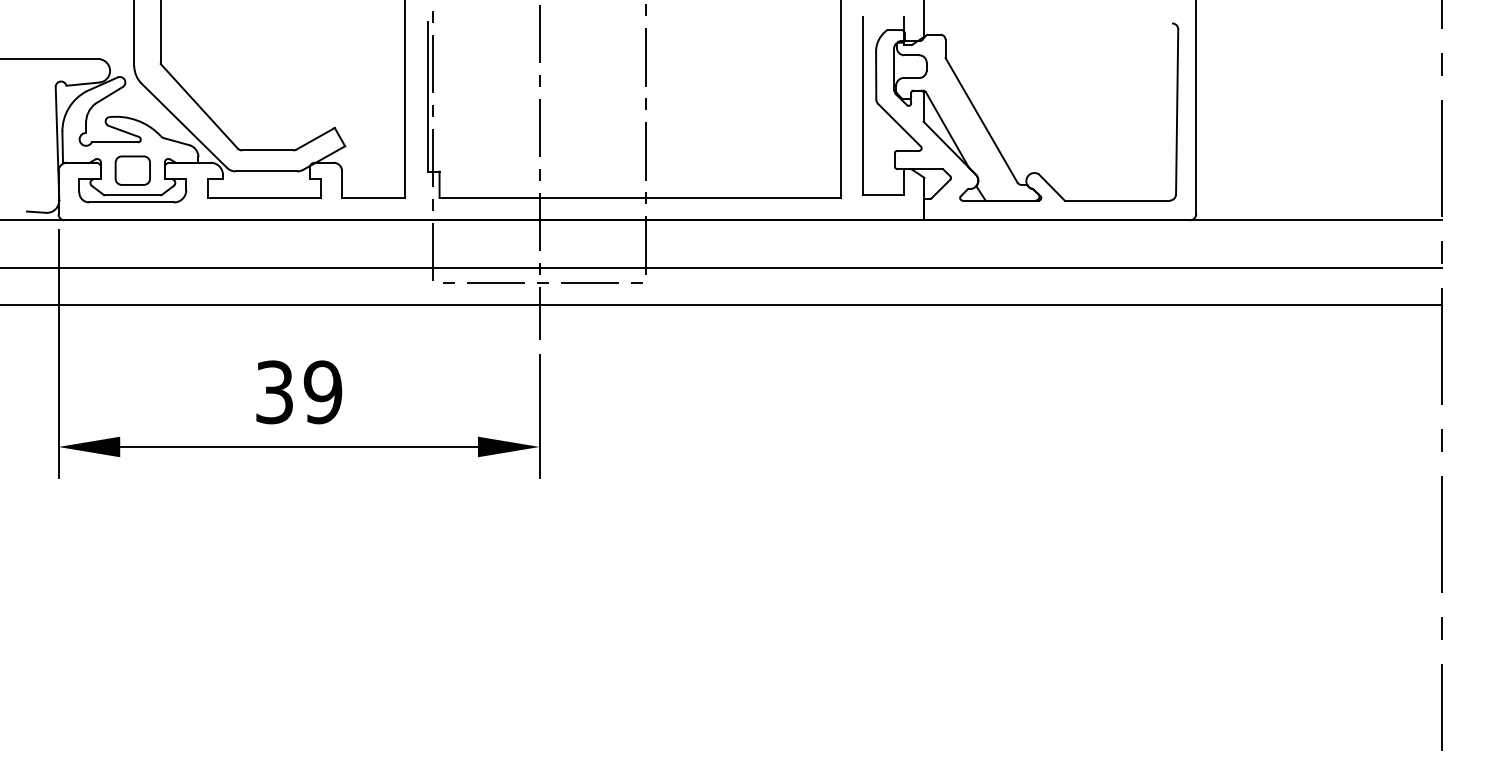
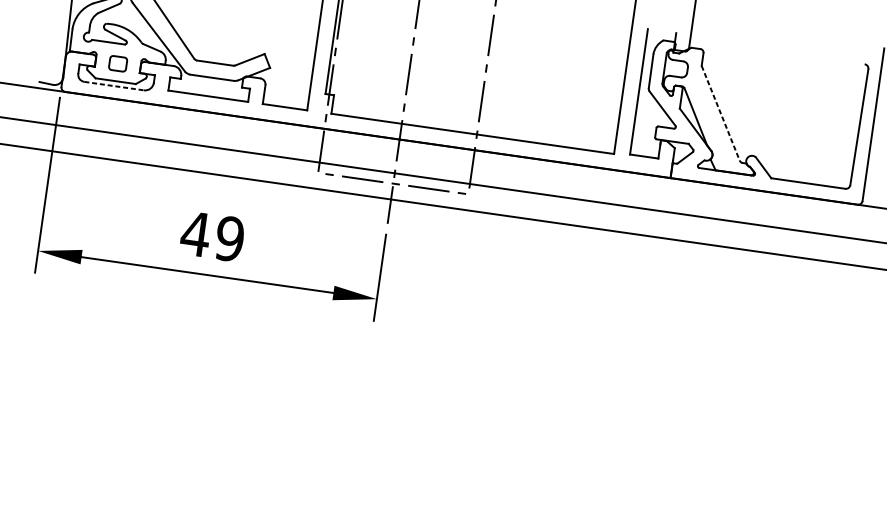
line: (981, 120) -> (720, 113), solid -> dashed
part: (132, 170) -> (117, 63), size x0.7
line: (132, 202) -> (114, 86), solid -> dashed
text: (274, 392) -> (195, 234), 39 -> 49

